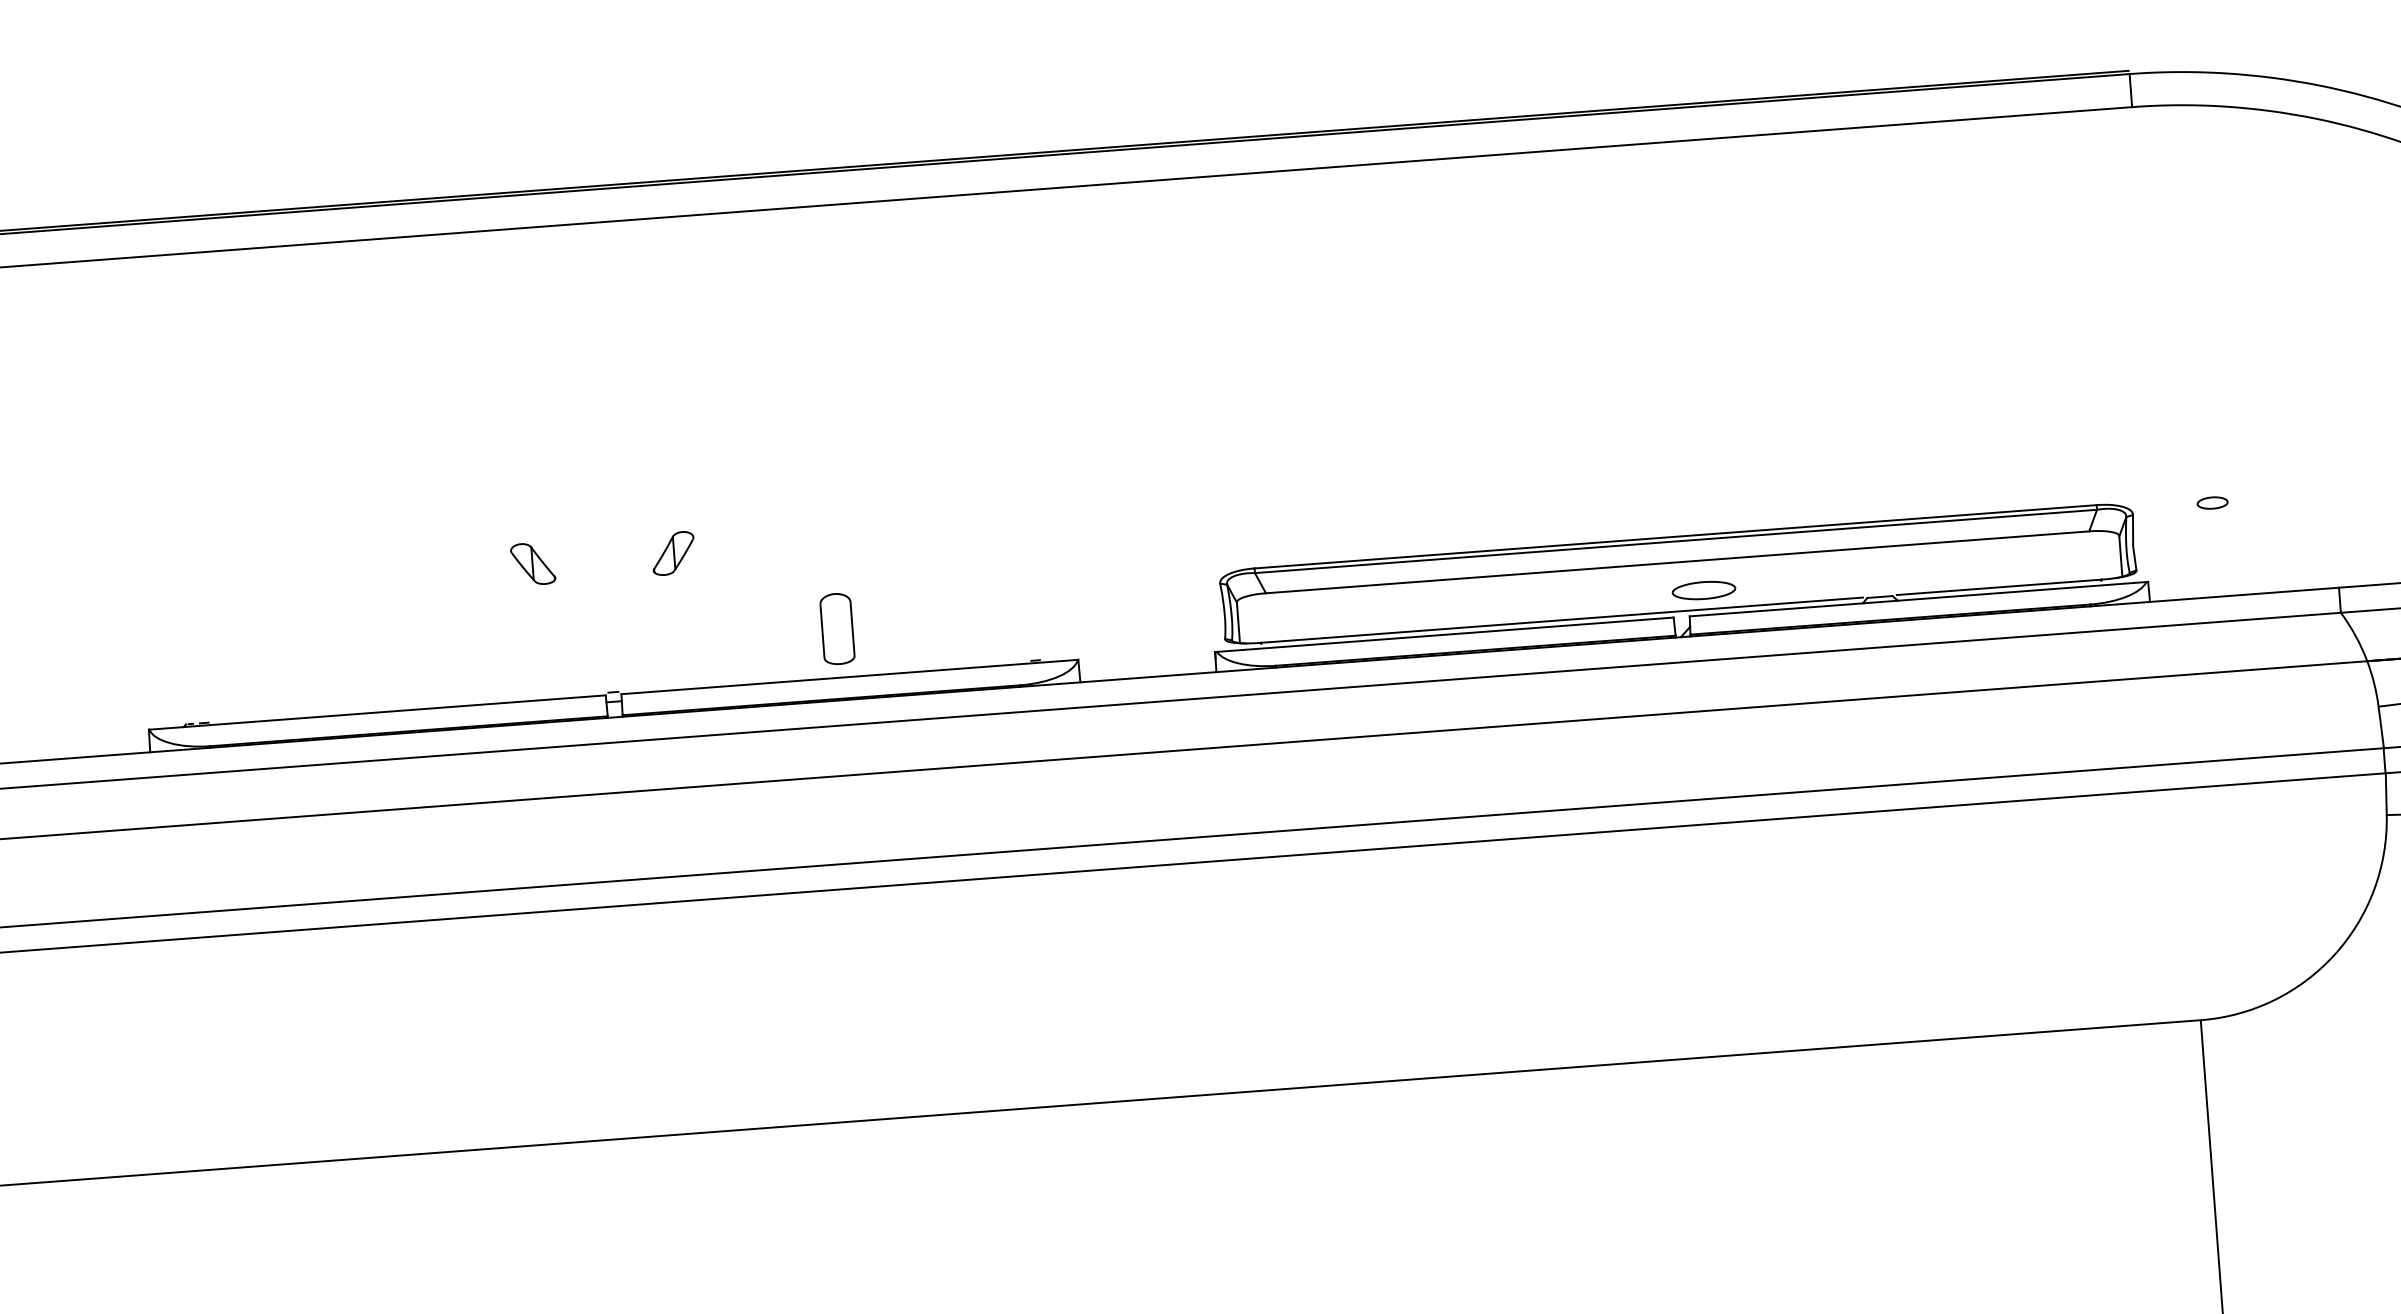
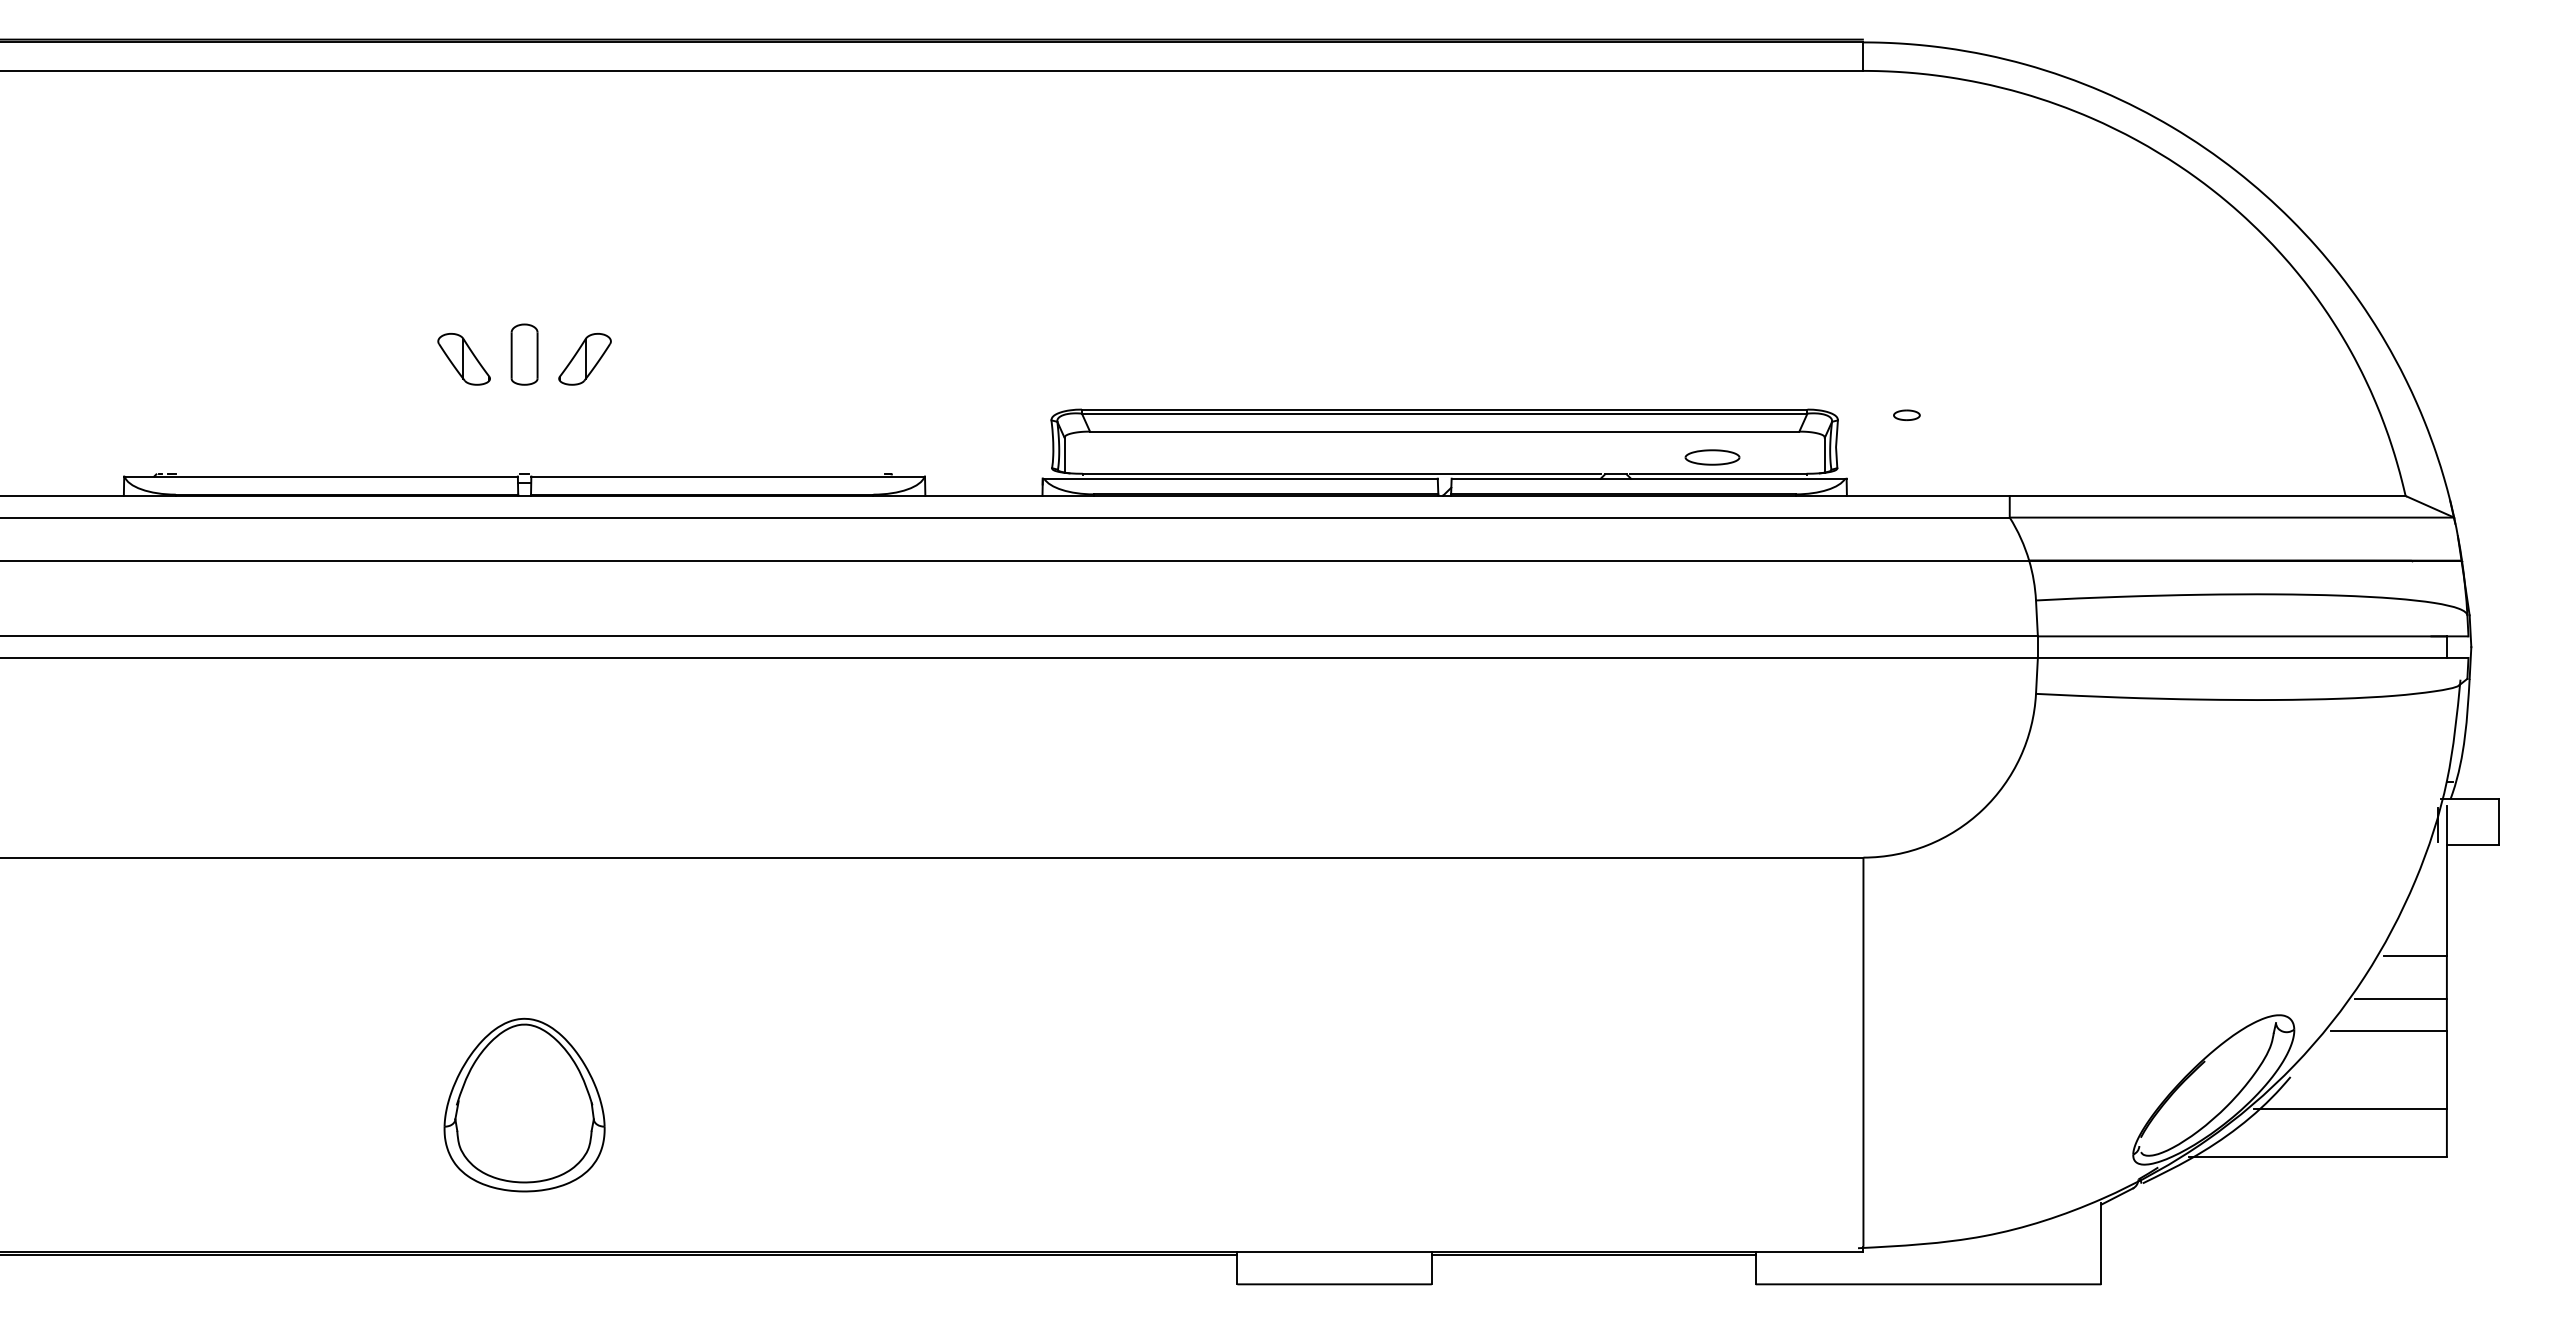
part: (672, 553) -> (584, 359), size x1.43
part: (532, 564) -> (463, 359), size x1.43
part: (1703, 590) -> (1712, 457), moved
part: (837, 628) -> (524, 354), moved

